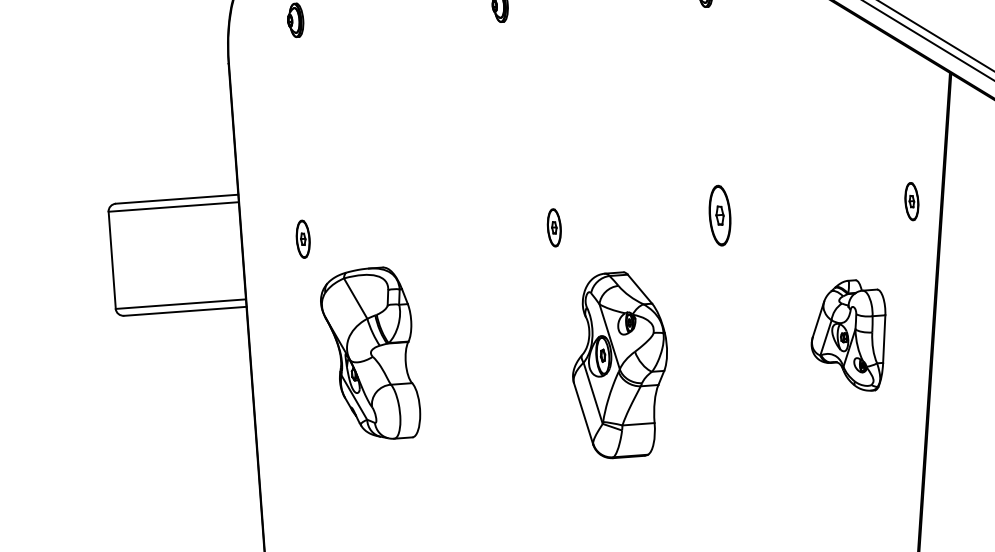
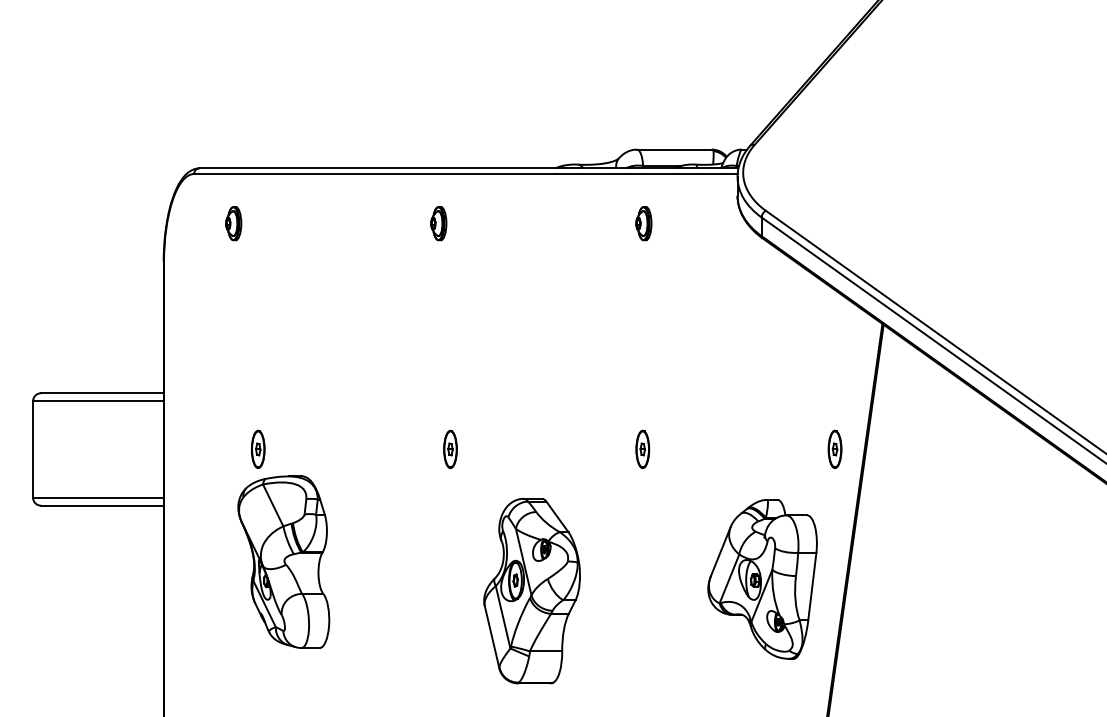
part: (719, 215) -> (642, 449), size x0.62
part: (554, 227) -> (450, 449), moved
part: (303, 239) -> (258, 449), moved
part: (849, 336) -> (762, 579), size x1.43

